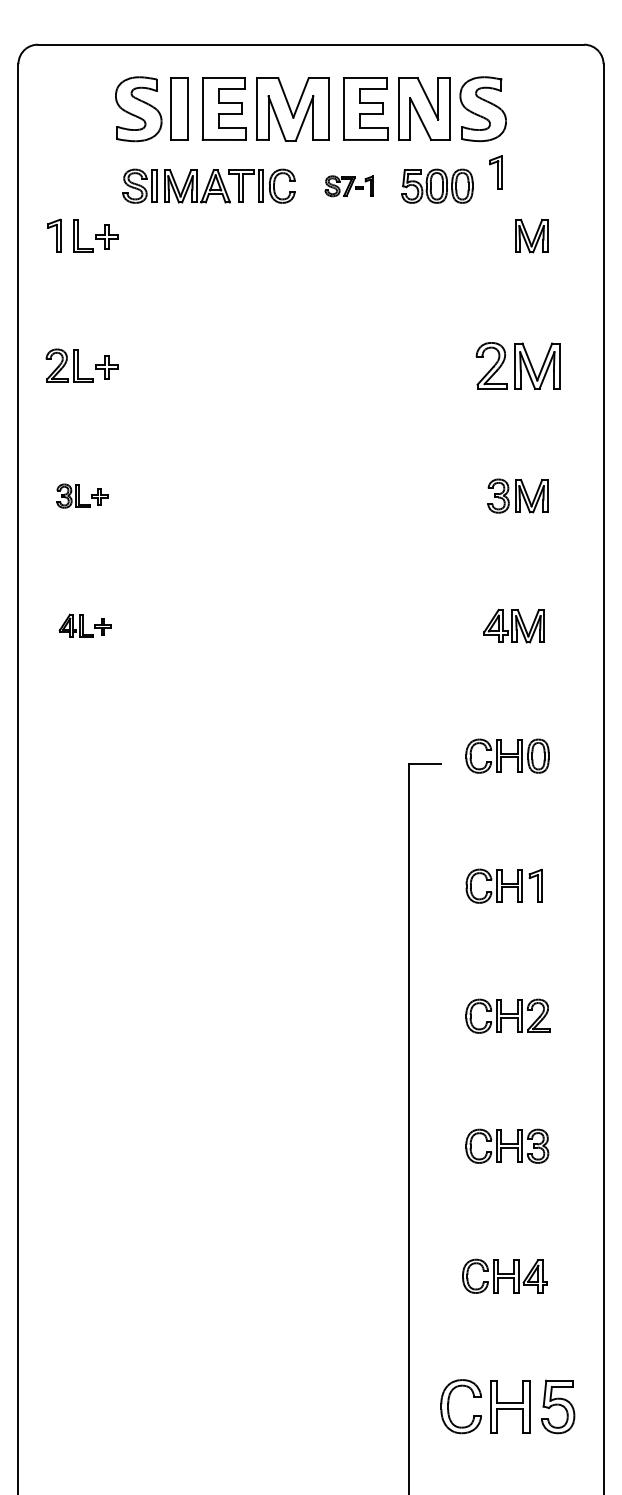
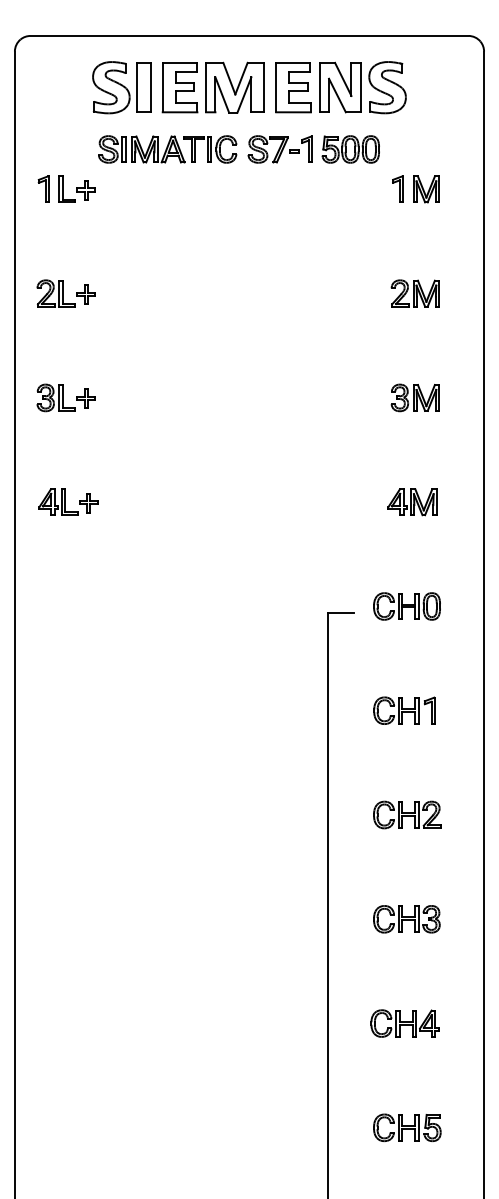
part: (495, 171) -> (397, 188), moved
part: (348, 186) -> (279, 149), size x1.67
part: (516, 365) -> (414, 293), size x0.71
part: (81, 495) -> (65, 397), size x1.43
part: (85, 625) -> (68, 501), size x1.43
part: (508, 1405) -> (407, 1127), size x0.62

